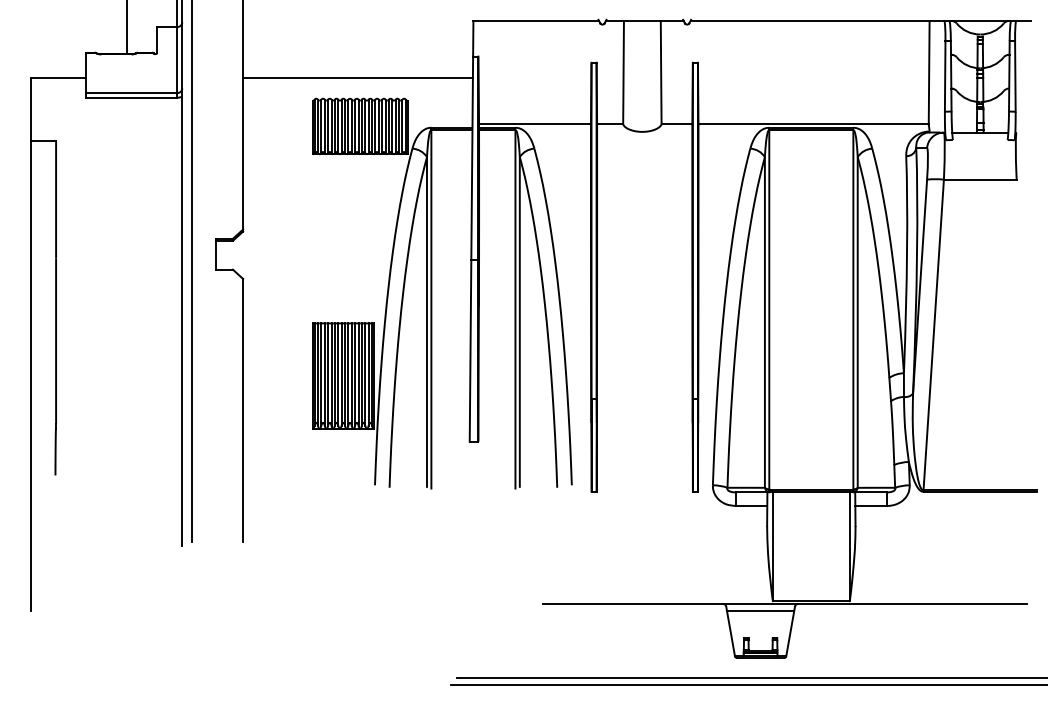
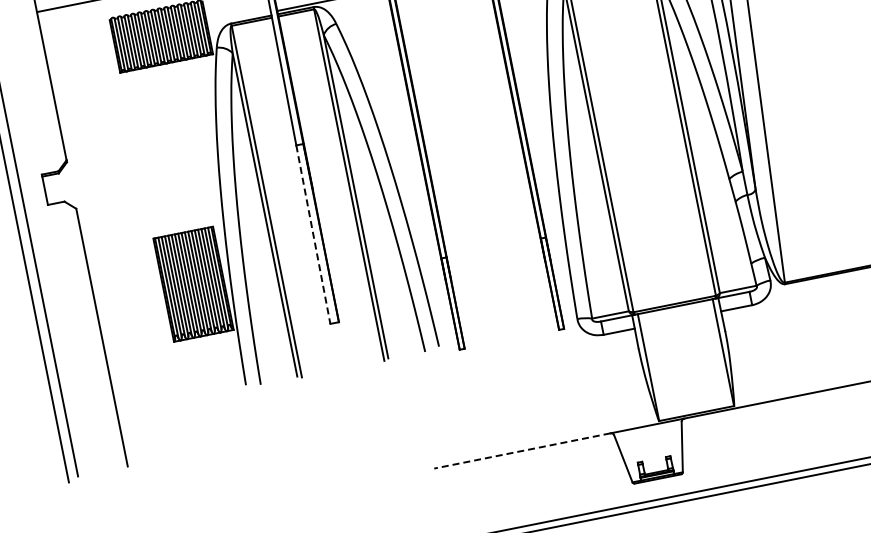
line: (470, 350) -> (313, 234), solid -> dashed
line: (633, 603) -> (522, 450), solid -> dashed
line: (760, 610) -> (648, 432), removed

